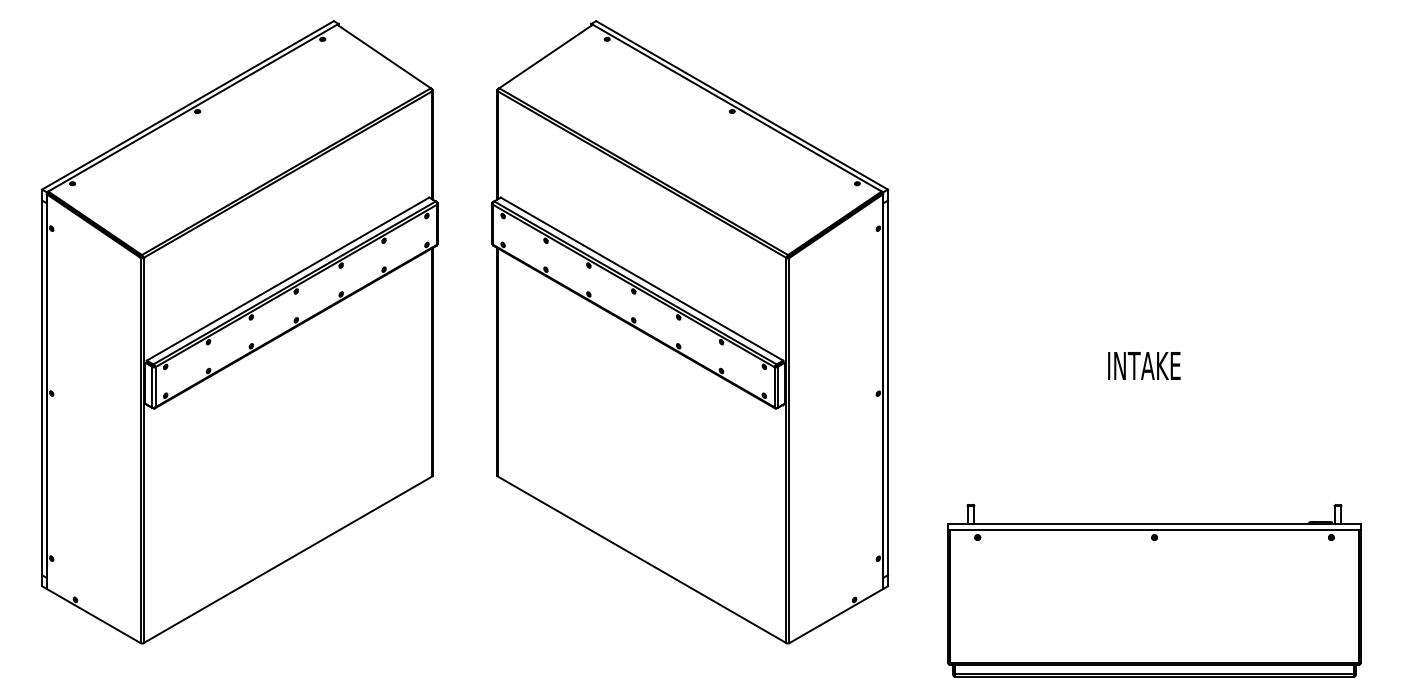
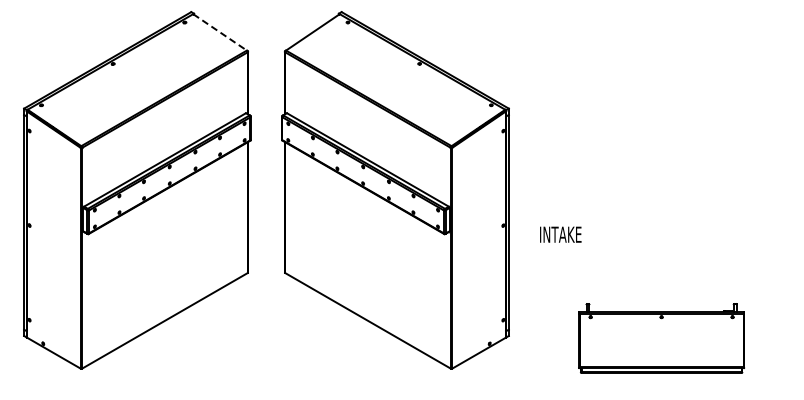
line: (384, 56) -> (220, 32), solid -> dashed
text: (1143, 365) -> (560, 234), moved
part: (1154, 590) -> (661, 338), size x0.7

